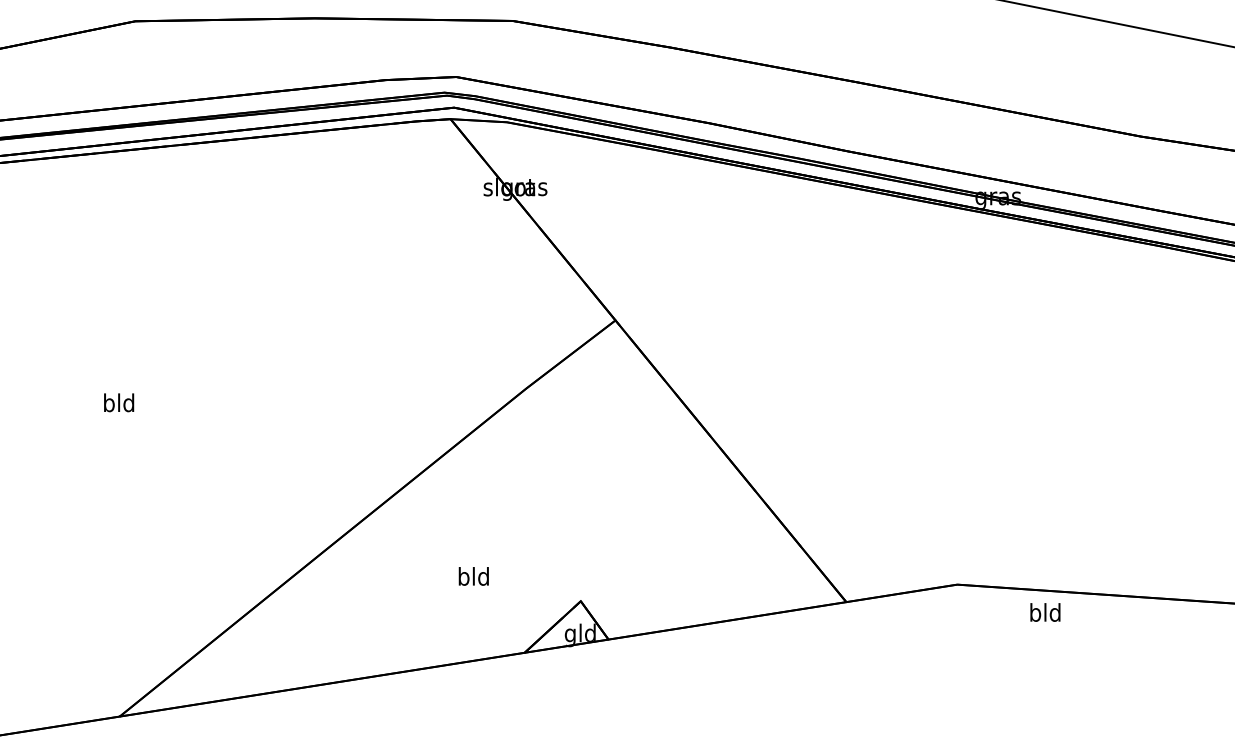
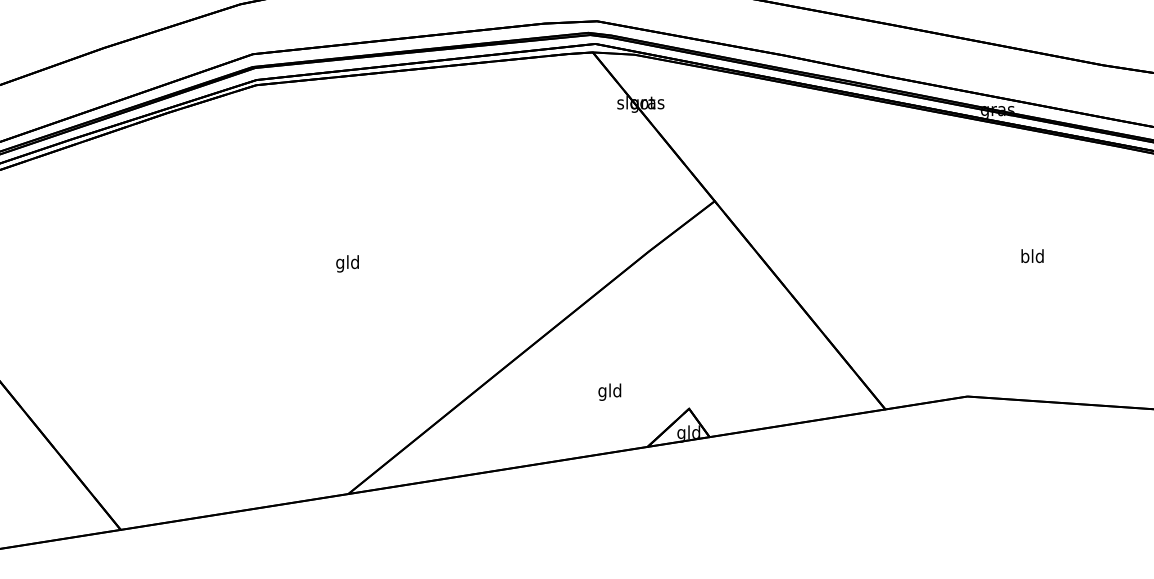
text: (109, 404) -> (340, 263), bld -> gld
text: (463, 577) -> (602, 391), bld -> gld
text: (1045, 613) -> (1032, 256), moved

